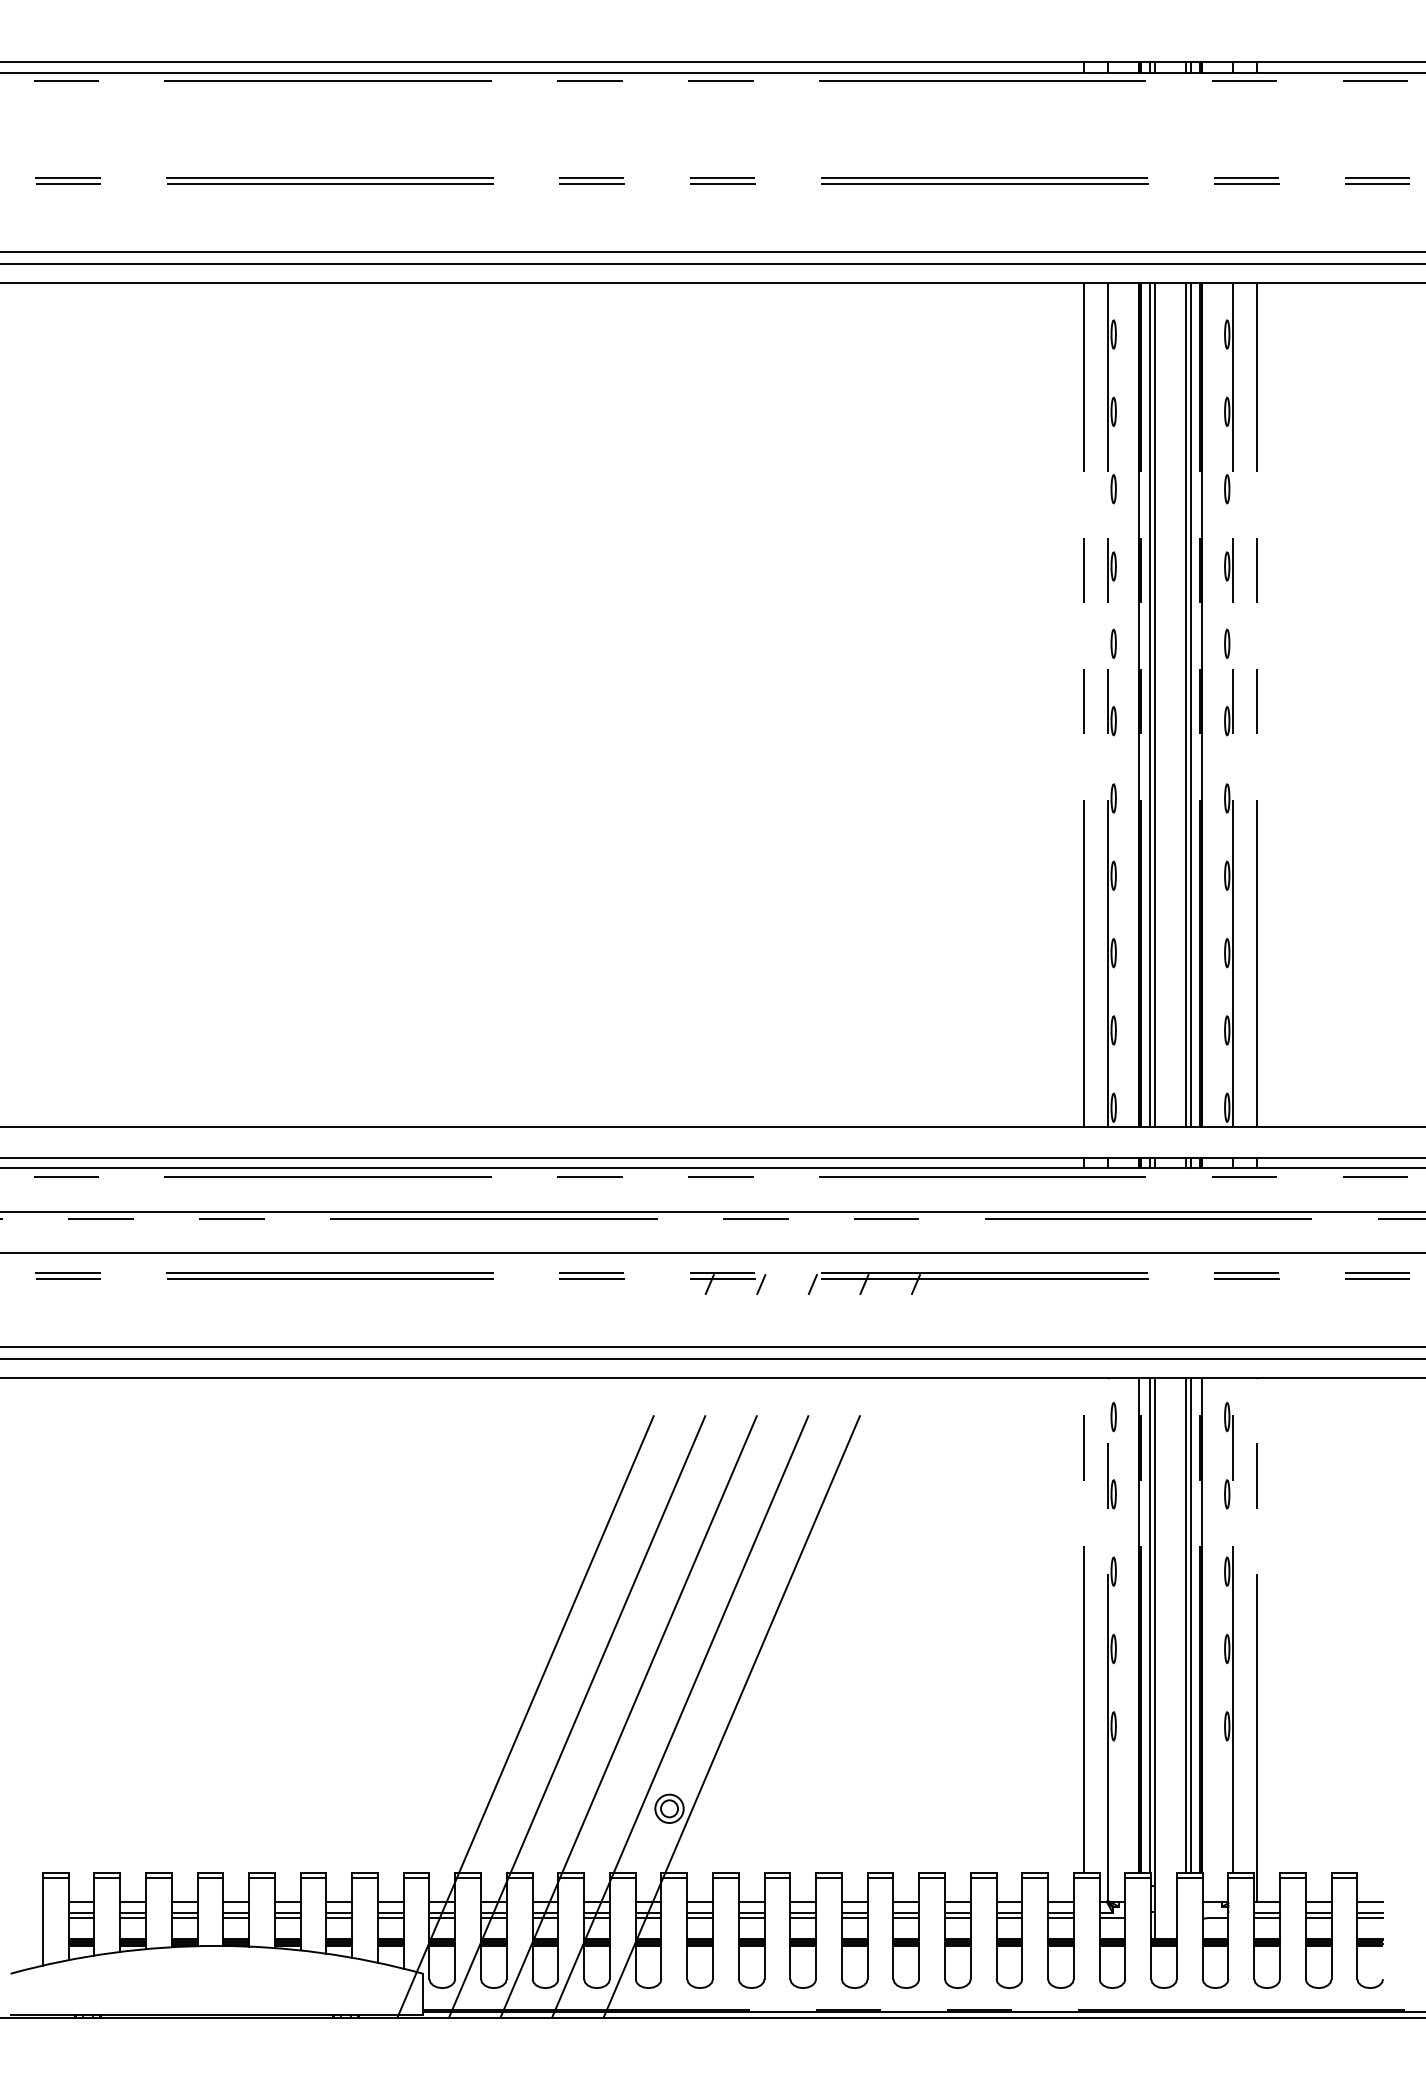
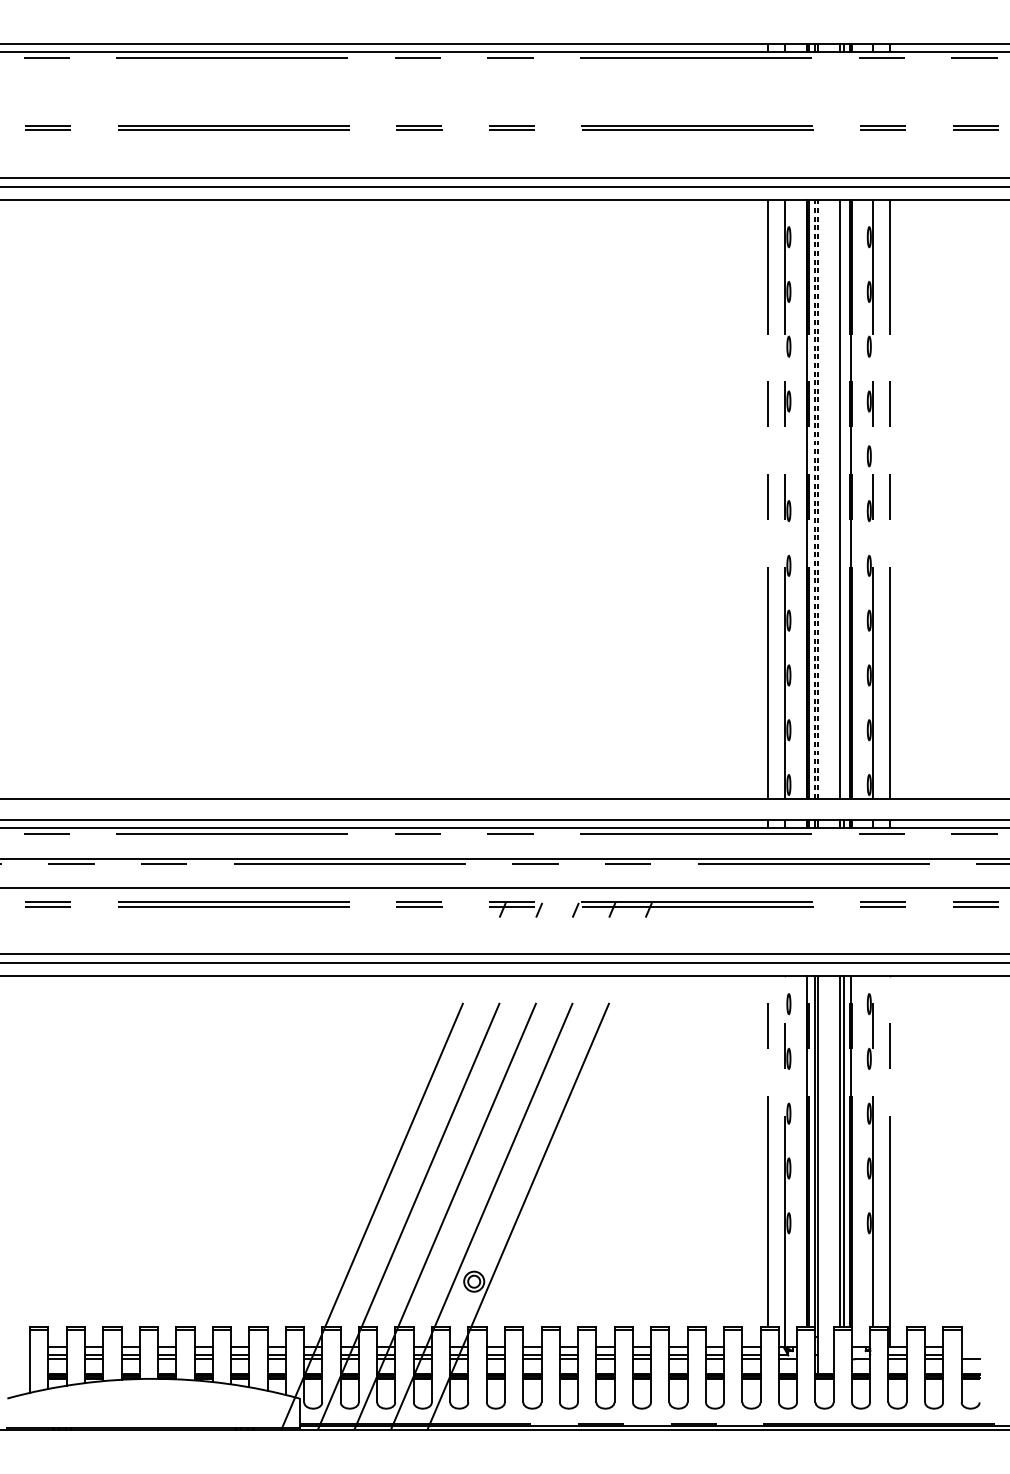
part: (1113, 643) -> (788, 456), removed
line: (1149, 704) -> (814, 499), solid -> dashed
line: (1155, 704) -> (818, 499), solid -> dashed
line: (1191, 704) -> (844, 499), removed
line: (1370, 1901) -> (970, 1347), removed
line: (1370, 1912) -> (970, 1355), removed

